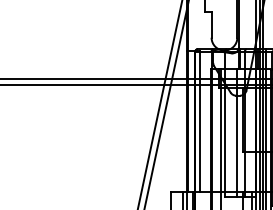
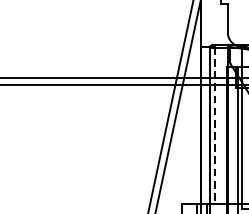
line: (200, 121) -> (215, 125), solid -> dashed

